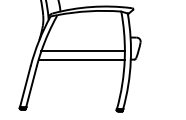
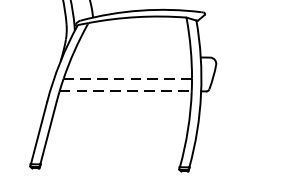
line: (83, 51) -> (128, 78), solid -> dashed
line: (81, 59) -> (125, 91), solid -> dashed

